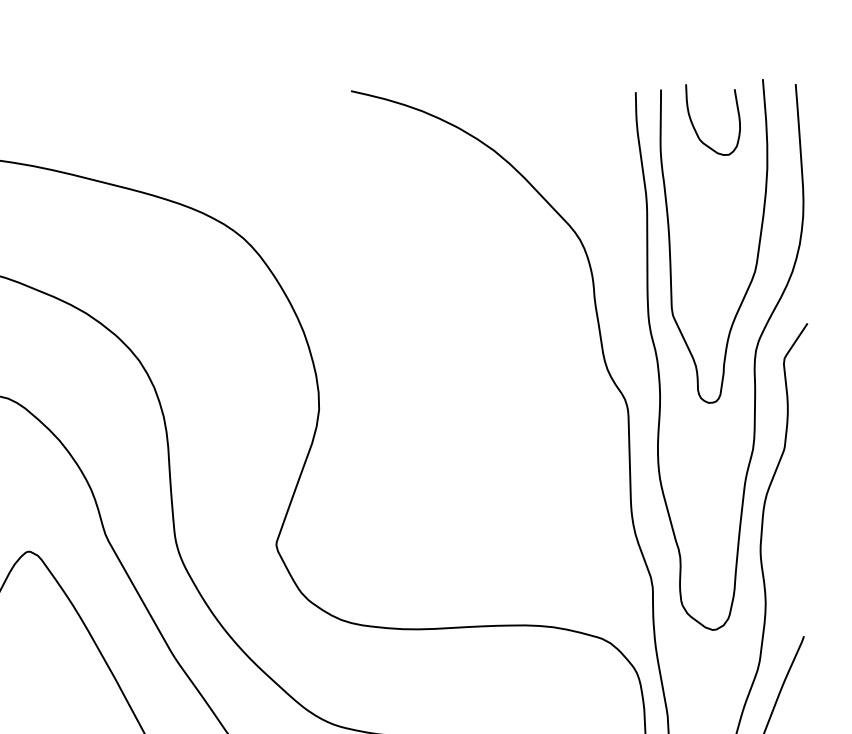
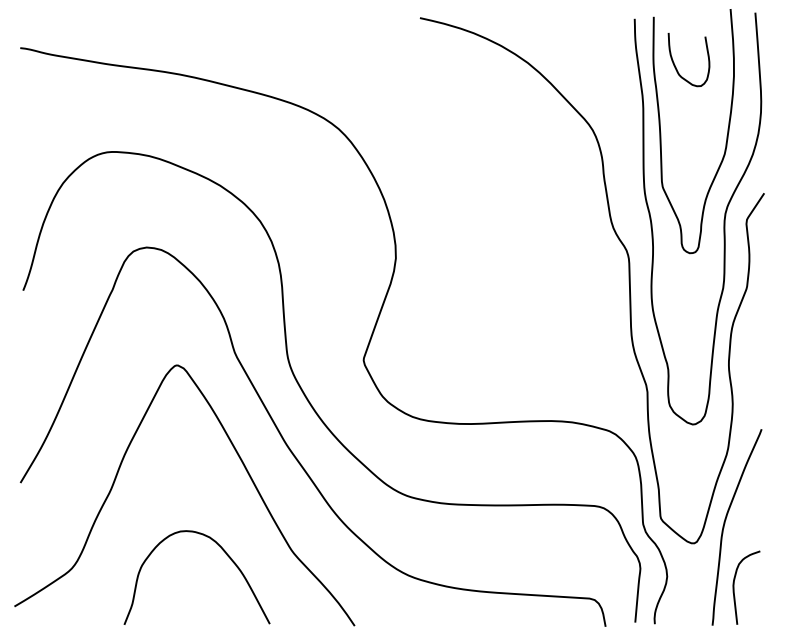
curve: (695, 126) -> (675, 64), moved

